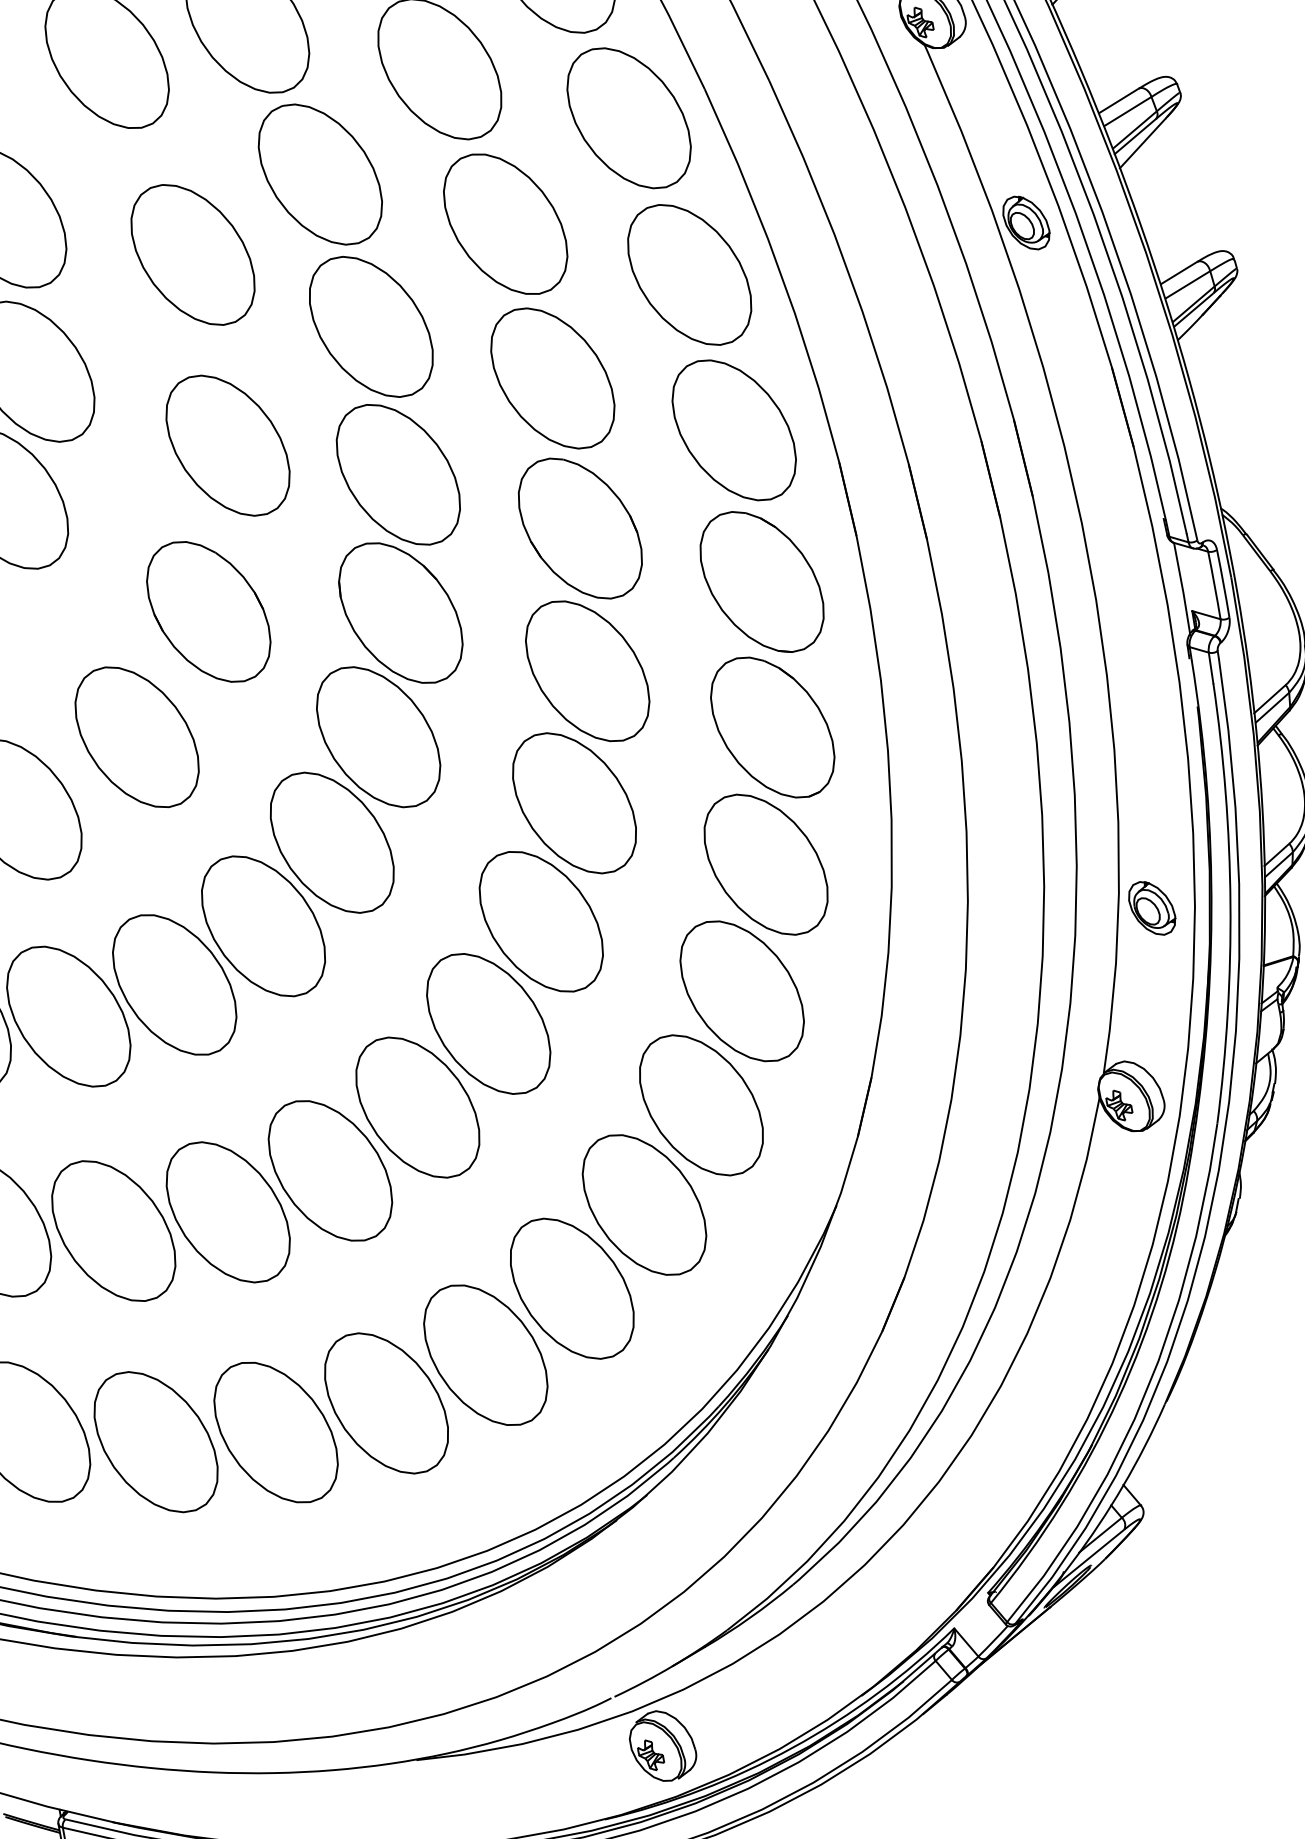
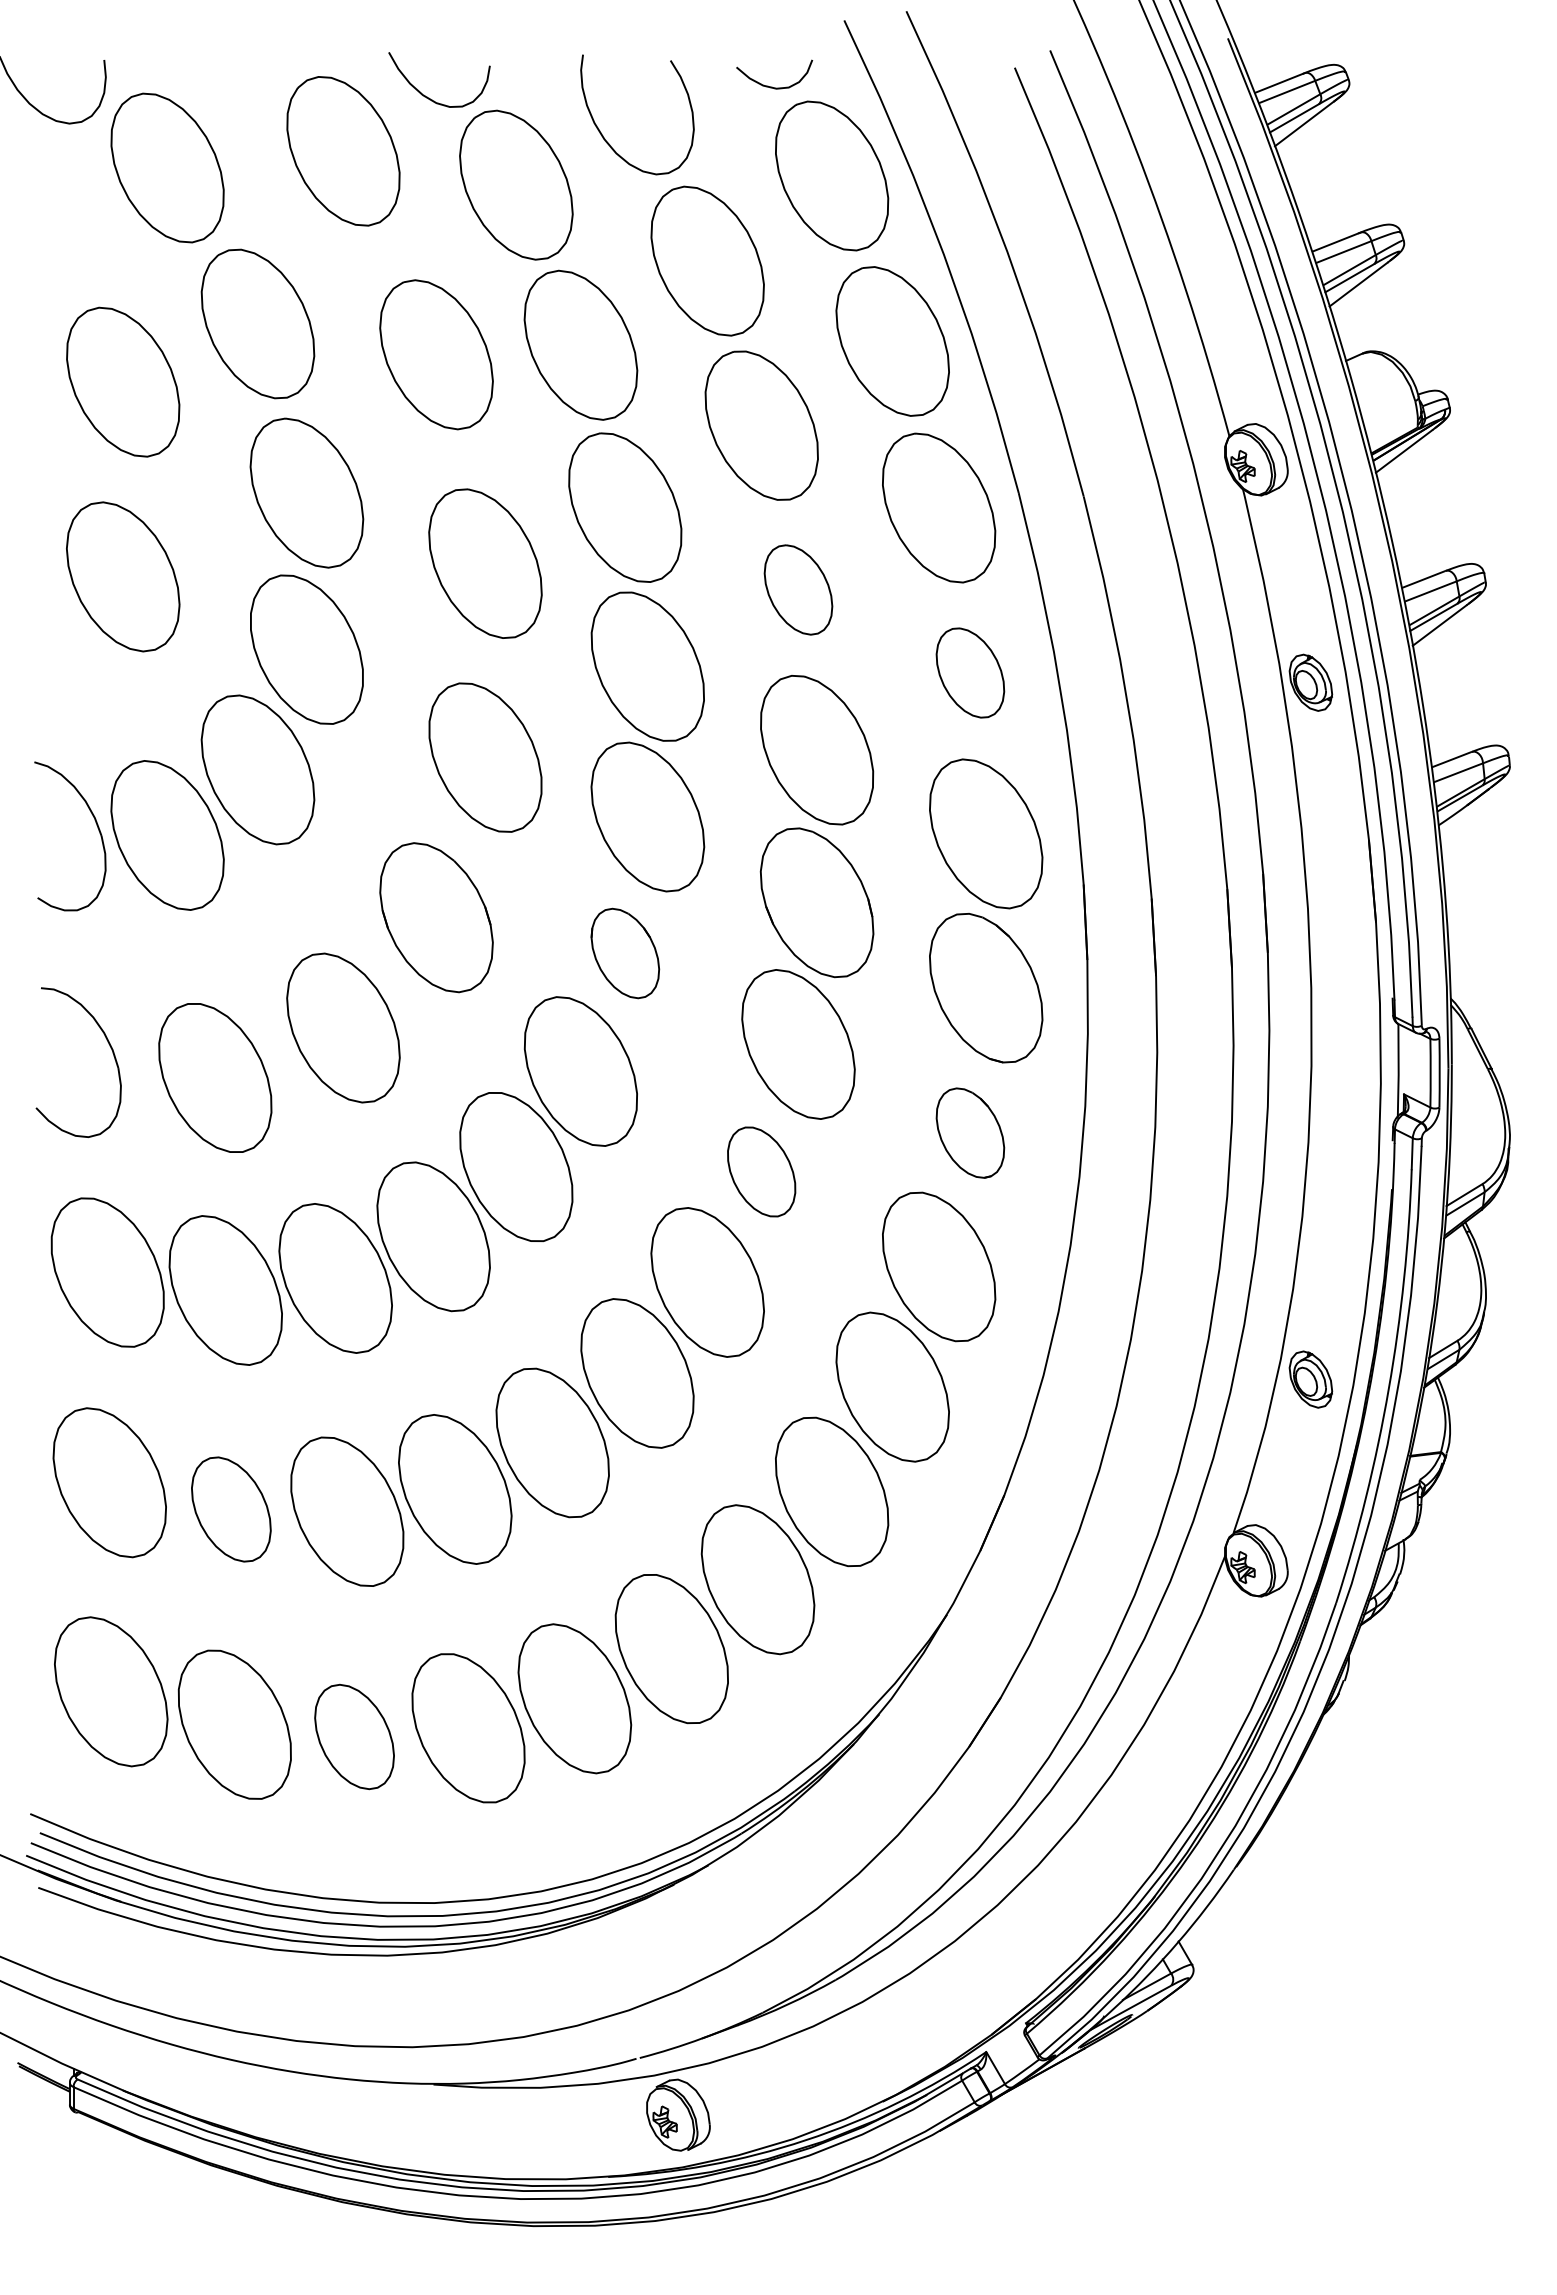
part: (505, 223) -> (798, 589), size x0.6
part: (689, 274) -> (970, 672), size x0.6
part: (401, 613) -> (625, 953), size x0.6
part: (772, 726) -> (970, 1132), size x0.6
part: (574, 802) -> (761, 1171), size x0.6
part: (113, 1231) -> (231, 1509), size x0.7
part: (275, 1432) -> (354, 1736), size x0.7

